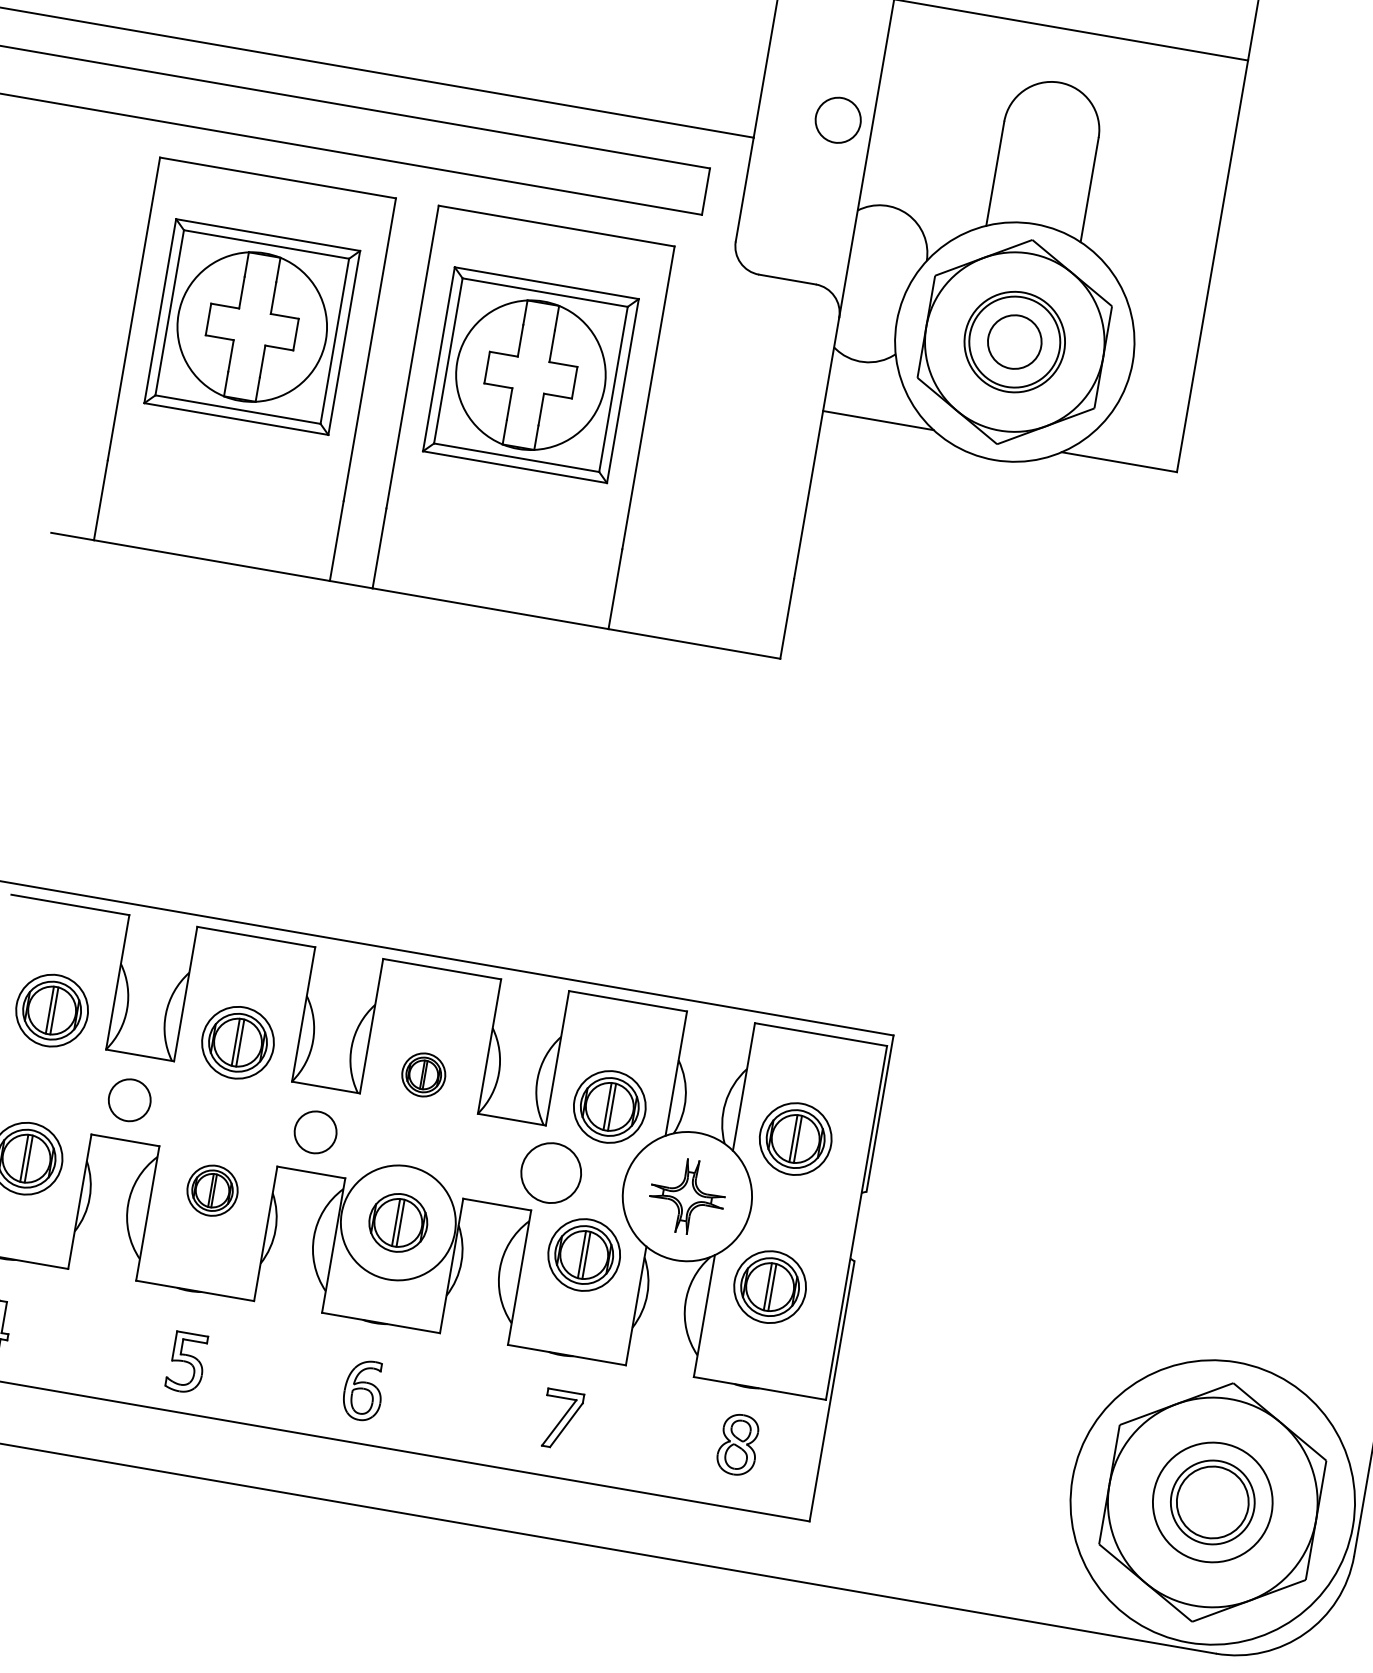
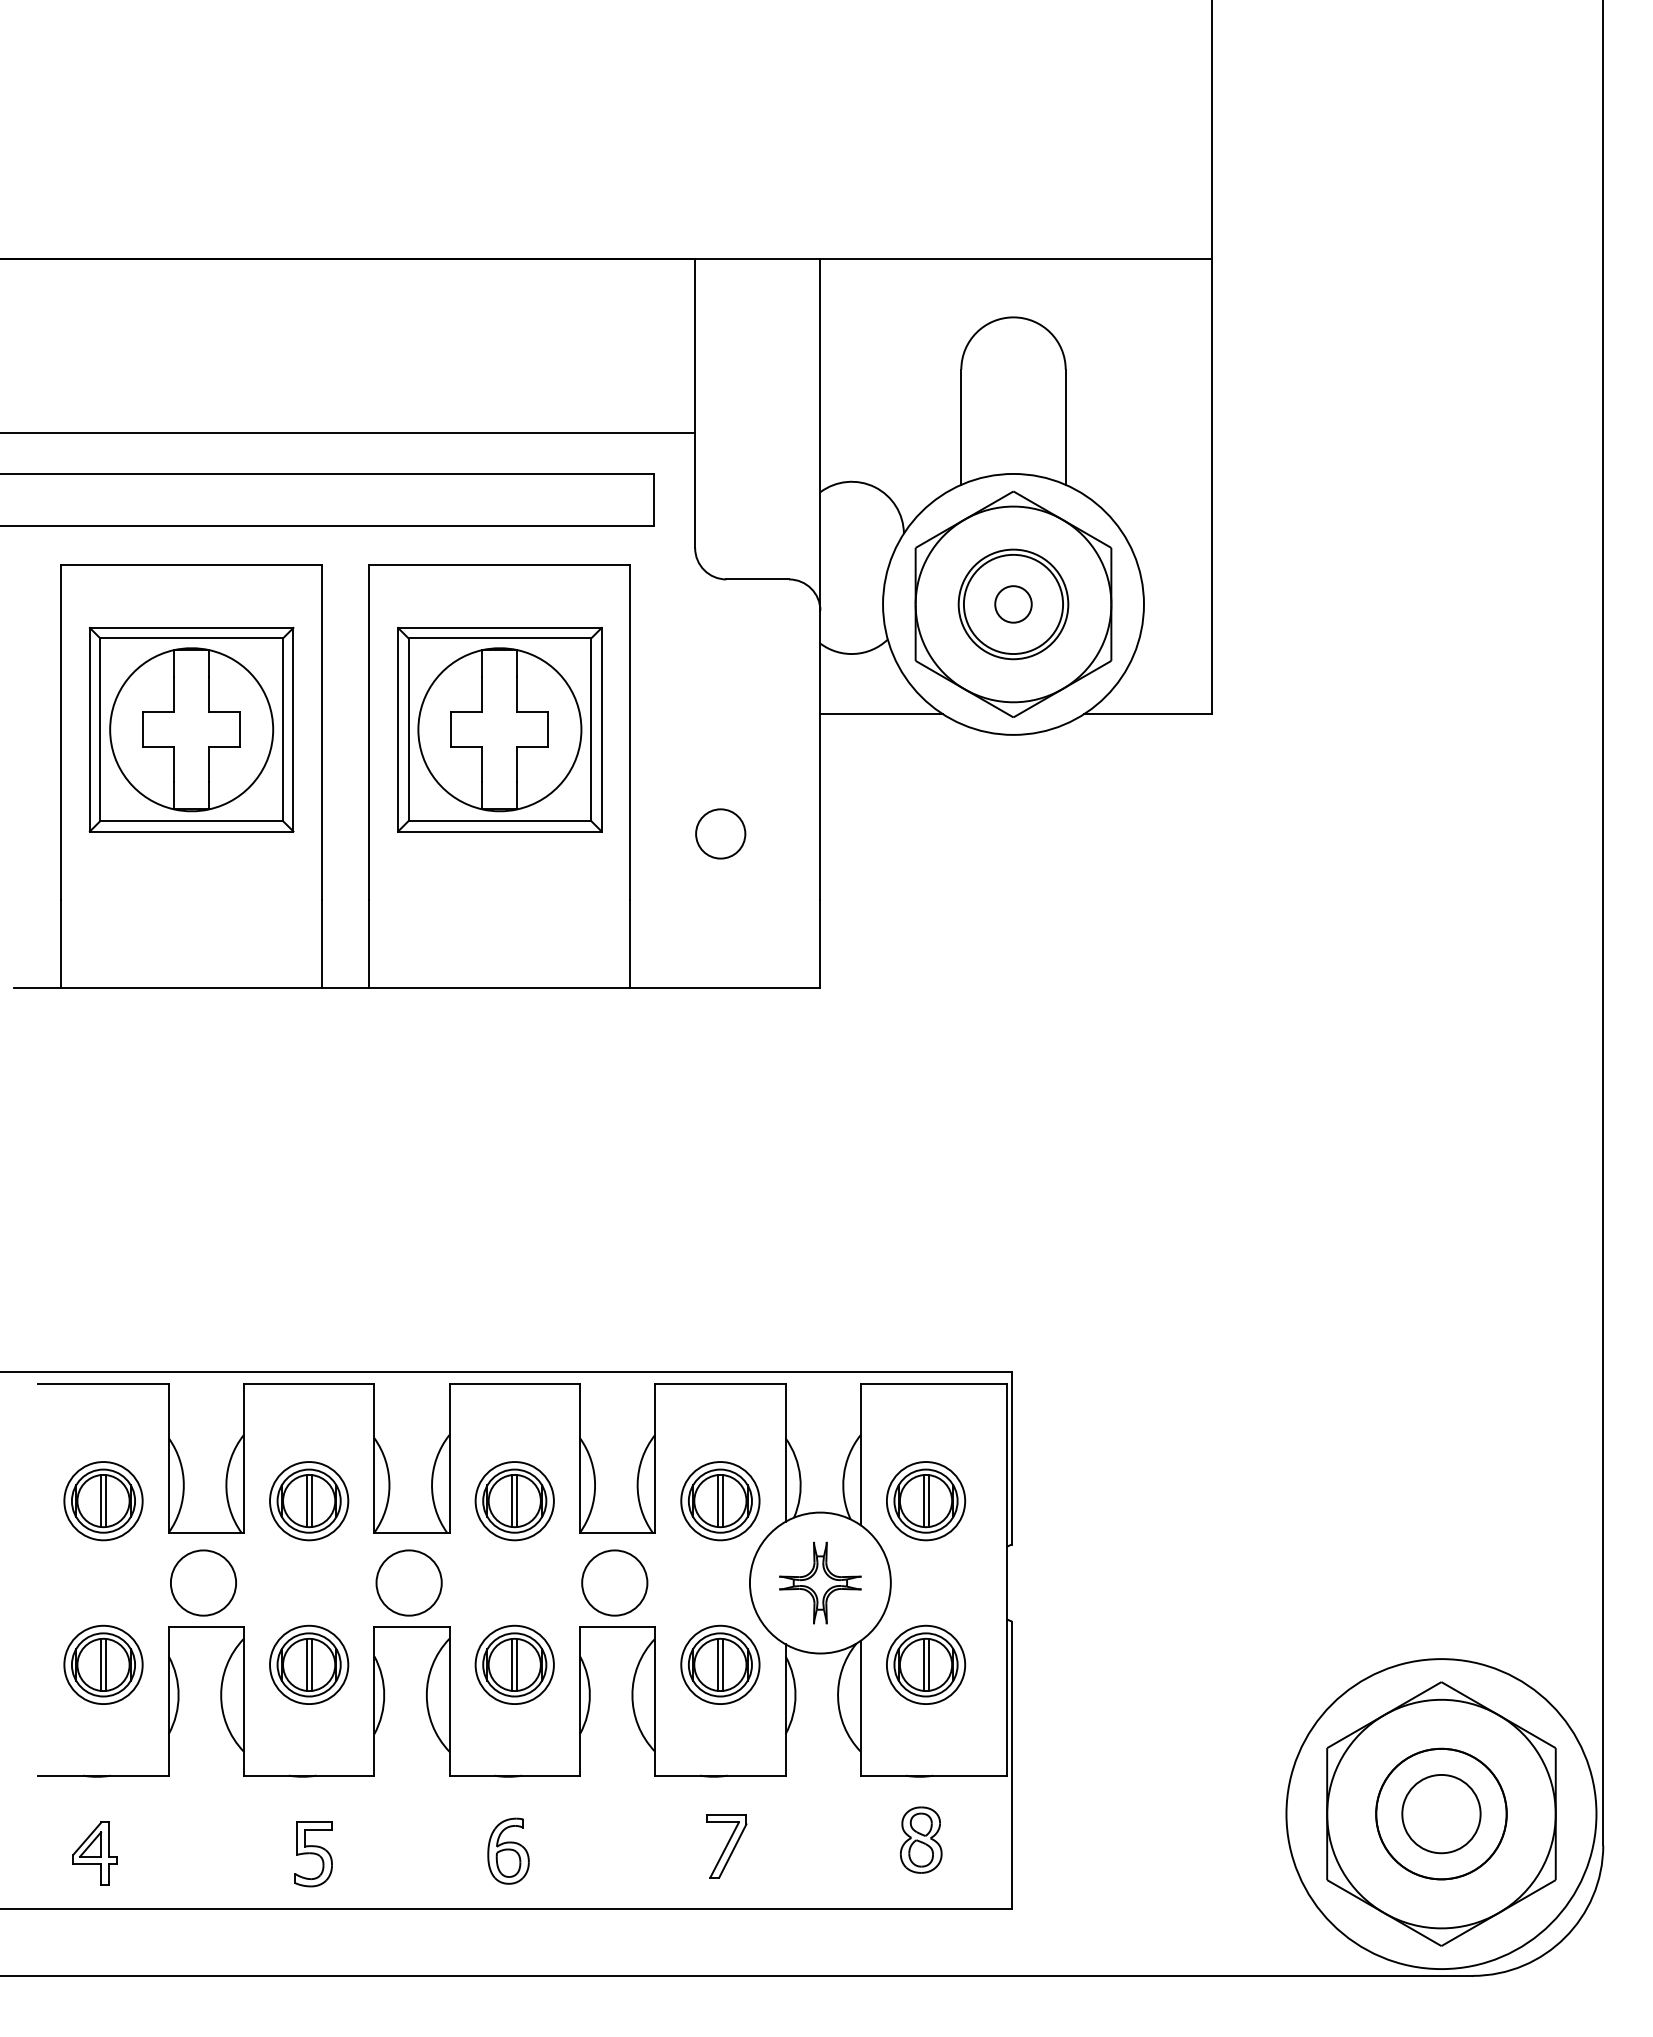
circle: (838, 119) -> (720, 833), moved
circle: (1014, 342) -> (1013, 604), size x0.62
part: (423, 1075) -> (514, 1501), size x1.67
circle: (129, 1099) -> (203, 1582), size x1.43
circle: (315, 1131) -> (408, 1582), size x1.43
circle: (551, 1172) -> (614, 1582), moved
part: (212, 1190) -> (309, 1664), size x1.43
circle: (398, 1222) -> (514, 1664), size x0.62
circle: (1212, 1501) -> (1441, 1813), size x1.43

